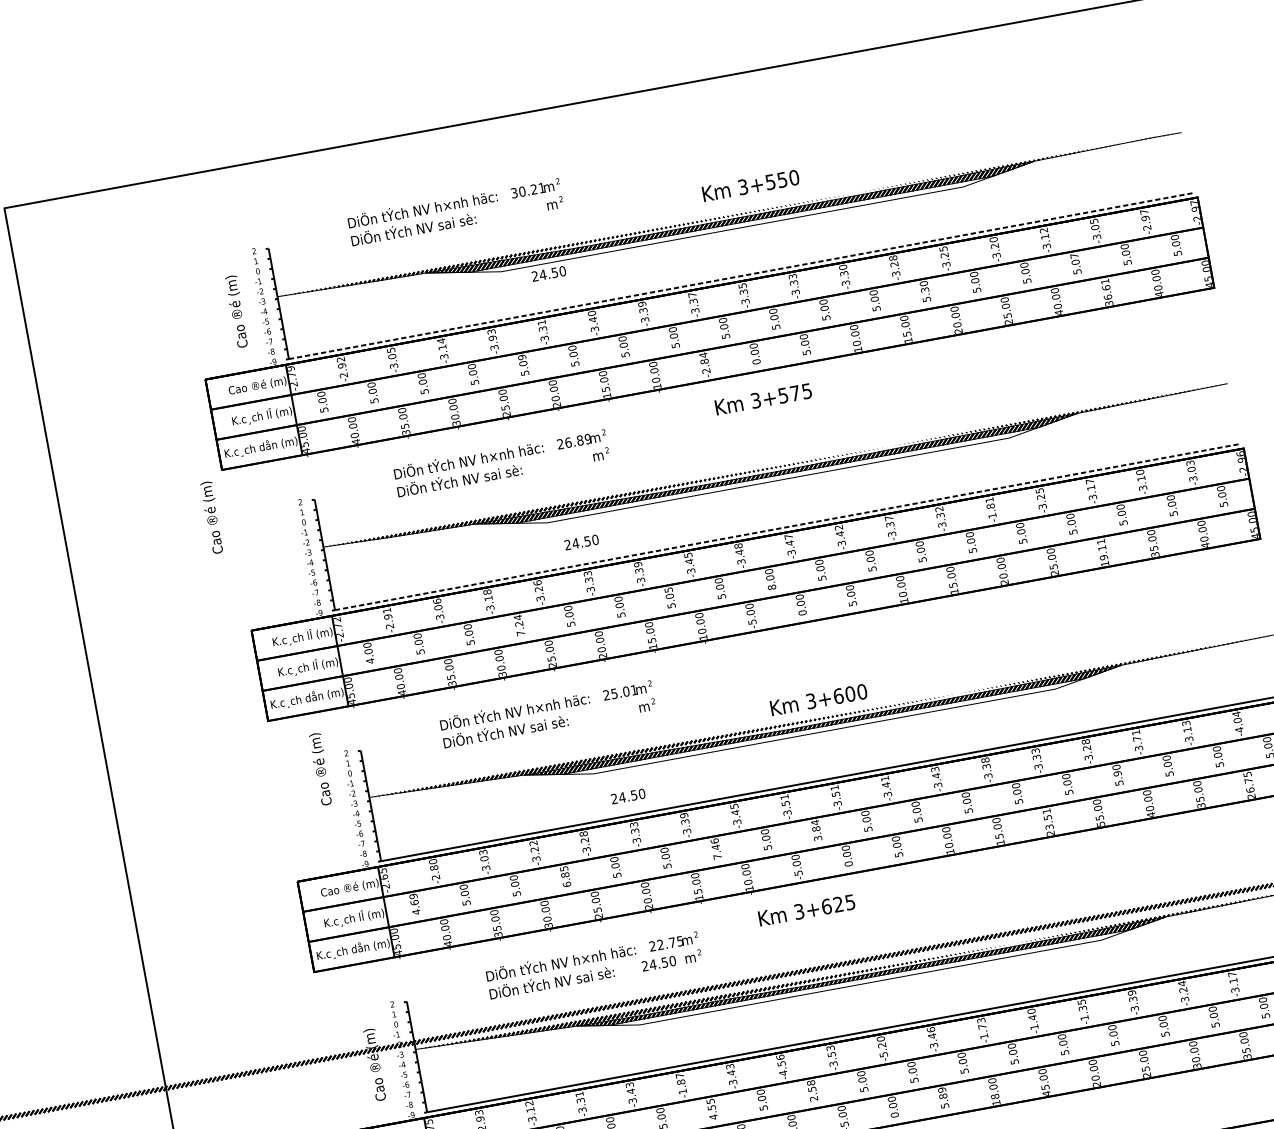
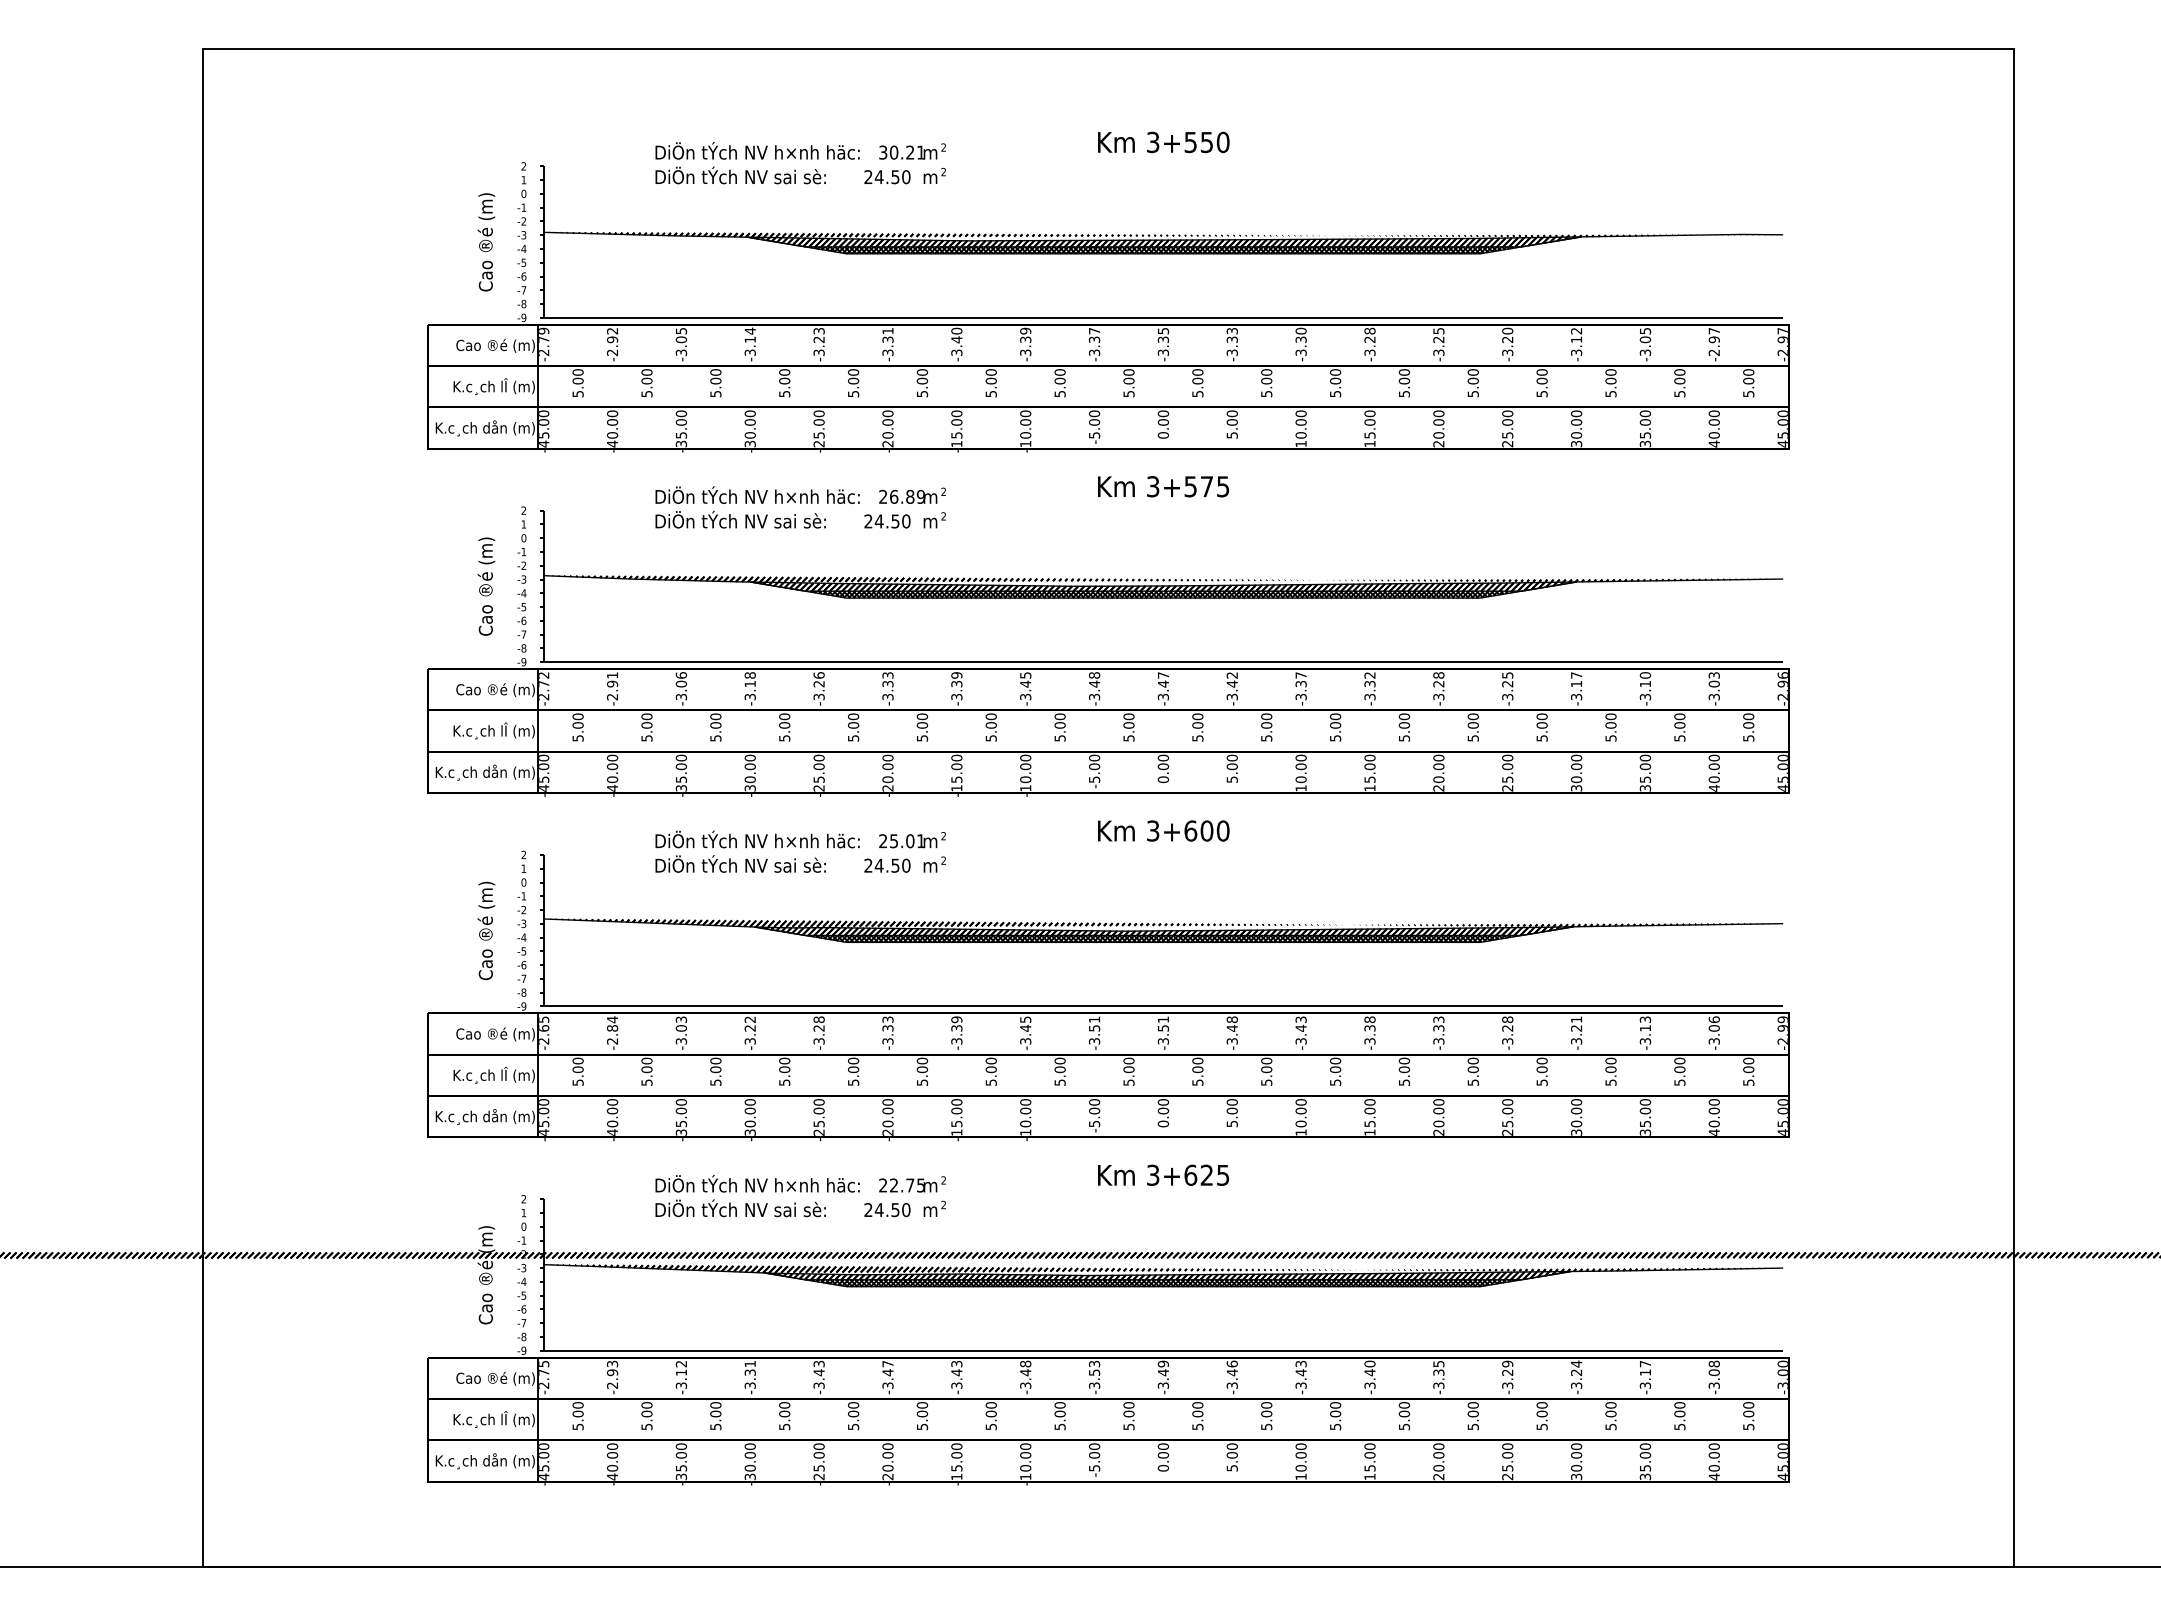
text: (750, 185) -> (1163, 142), moved
hatch: (731, 226) -> (1163, 249), added
text: (1074, 256) -> (1610, 372), 5.07 -> 5.00
text: (549, 274) -> (887, 177), moved
line: (740, 275) -> (1163, 317), dashed -> solid
text: (925, 289) -> (1404, 380), 5.30 -> 5.00
text: (1106, 289) -> (1645, 424), 36.61 -> 35.00
text: (1058, 312) -> (1576, 443), 40.00 -> 30.00
text: (492, 338) -> (818, 339), -3.93 -> -3.23
text: (522, 357) -> (853, 372), 5.09 -> 5.00
text: (704, 363) -> (1094, 424), -2.84 -> -5.00
hatch: (777, 477) -> (1163, 594), added
text: (990, 508) -> (1438, 686), -1.81 -> -3.28
text: (212, 517) -> (486, 586), moved
line: (787, 527) -> (1163, 662), dashed -> solid
text: (581, 542) -> (887, 521), moved
text: (1102, 552) -> (1576, 772), 19.11 -> 30.00
text: (771, 587) -> (1128, 738), 8.00 -> 5.00
text: (668, 589) -> (990, 716), 5.05 -> 5.00
text: (519, 625) -> (784, 727), 7.24 -> 5.00
text: (292, 638) -> (480, 689), K.c¸ch lÎ (m) -> Cao ®é (m)
text: (369, 660) -> (577, 737), 4.00 -> 5.00
text: (818, 699) -> (1163, 830), moved
text: (1237, 722) -> (1713, 1030), -4.04 -> -3.06
hatch: (823, 728) -> (1163, 938), added
text: (1137, 739) -> (1576, 1028), -3.71 -> -3.21
text: (321, 768) -> (486, 930), moved
text: (1117, 773) -> (1542, 1069), 5.90 -> 5.00
text: (884, 778) -> (1231, 1019), -3.41 -> -3.48
text: (1248, 785) -> (1713, 1117), 26.75 -> 40.00
text: (628, 796) -> (887, 865), moved
text: (1151, 814) -> (1576, 1132), 40.00 -> 30.00
text: (1047, 819) -> (1438, 1113), 23.51 -> 20.00
text: (1100, 824) -> (1507, 1132), 55.00 -> 25.00
text: (816, 830) -> (1128, 1071), 3.84 -> 5.00
text: (715, 848) -> (990, 1071), 7.46 -> 5.00
text: (433, 861) -> (612, 1019), -2.80 -> -2.84
text: (565, 876) -> (784, 1071), 6.85 -> 5.00
text: (414, 904) -> (577, 1072), 4.69 -> 5.00
text: (806, 909) -> (1163, 1174), moved
hatch: (870, 979) -> (1163, 1282), added
text: (1133, 998) -> (1508, 1372), -3.39 -> -3.29
text: (1084, 1017) -> (1438, 1385), -1.35 -> -3.35
text: (1034, 1027) -> (1369, 1385), -1.40 -> -3.40
text: (982, 1031) -> (1300, 1378), -1.73 -> -3.43
text: (882, 1046) -> (1163, 1374), -5.20 -> -3.49
text: (781, 1065) -> (1025, 1374), -4.56 -> -3.48
text: (681, 1086) -> (887, 1378), -1.87 -> -3.47
text: (812, 1091) -> (1059, 1416), 2.58 -> 5.00
text: (942, 1092) -> (1232, 1450), 5.89 -> 5.00
text: (1046, 1093) -> (1369, 1476), 45.00 -> 15.00
text: (994, 1096) -> (1300, 1467), 18.00 -> 10.00
text: (712, 1109) -> (922, 1416), 4.55 -> 5.00

